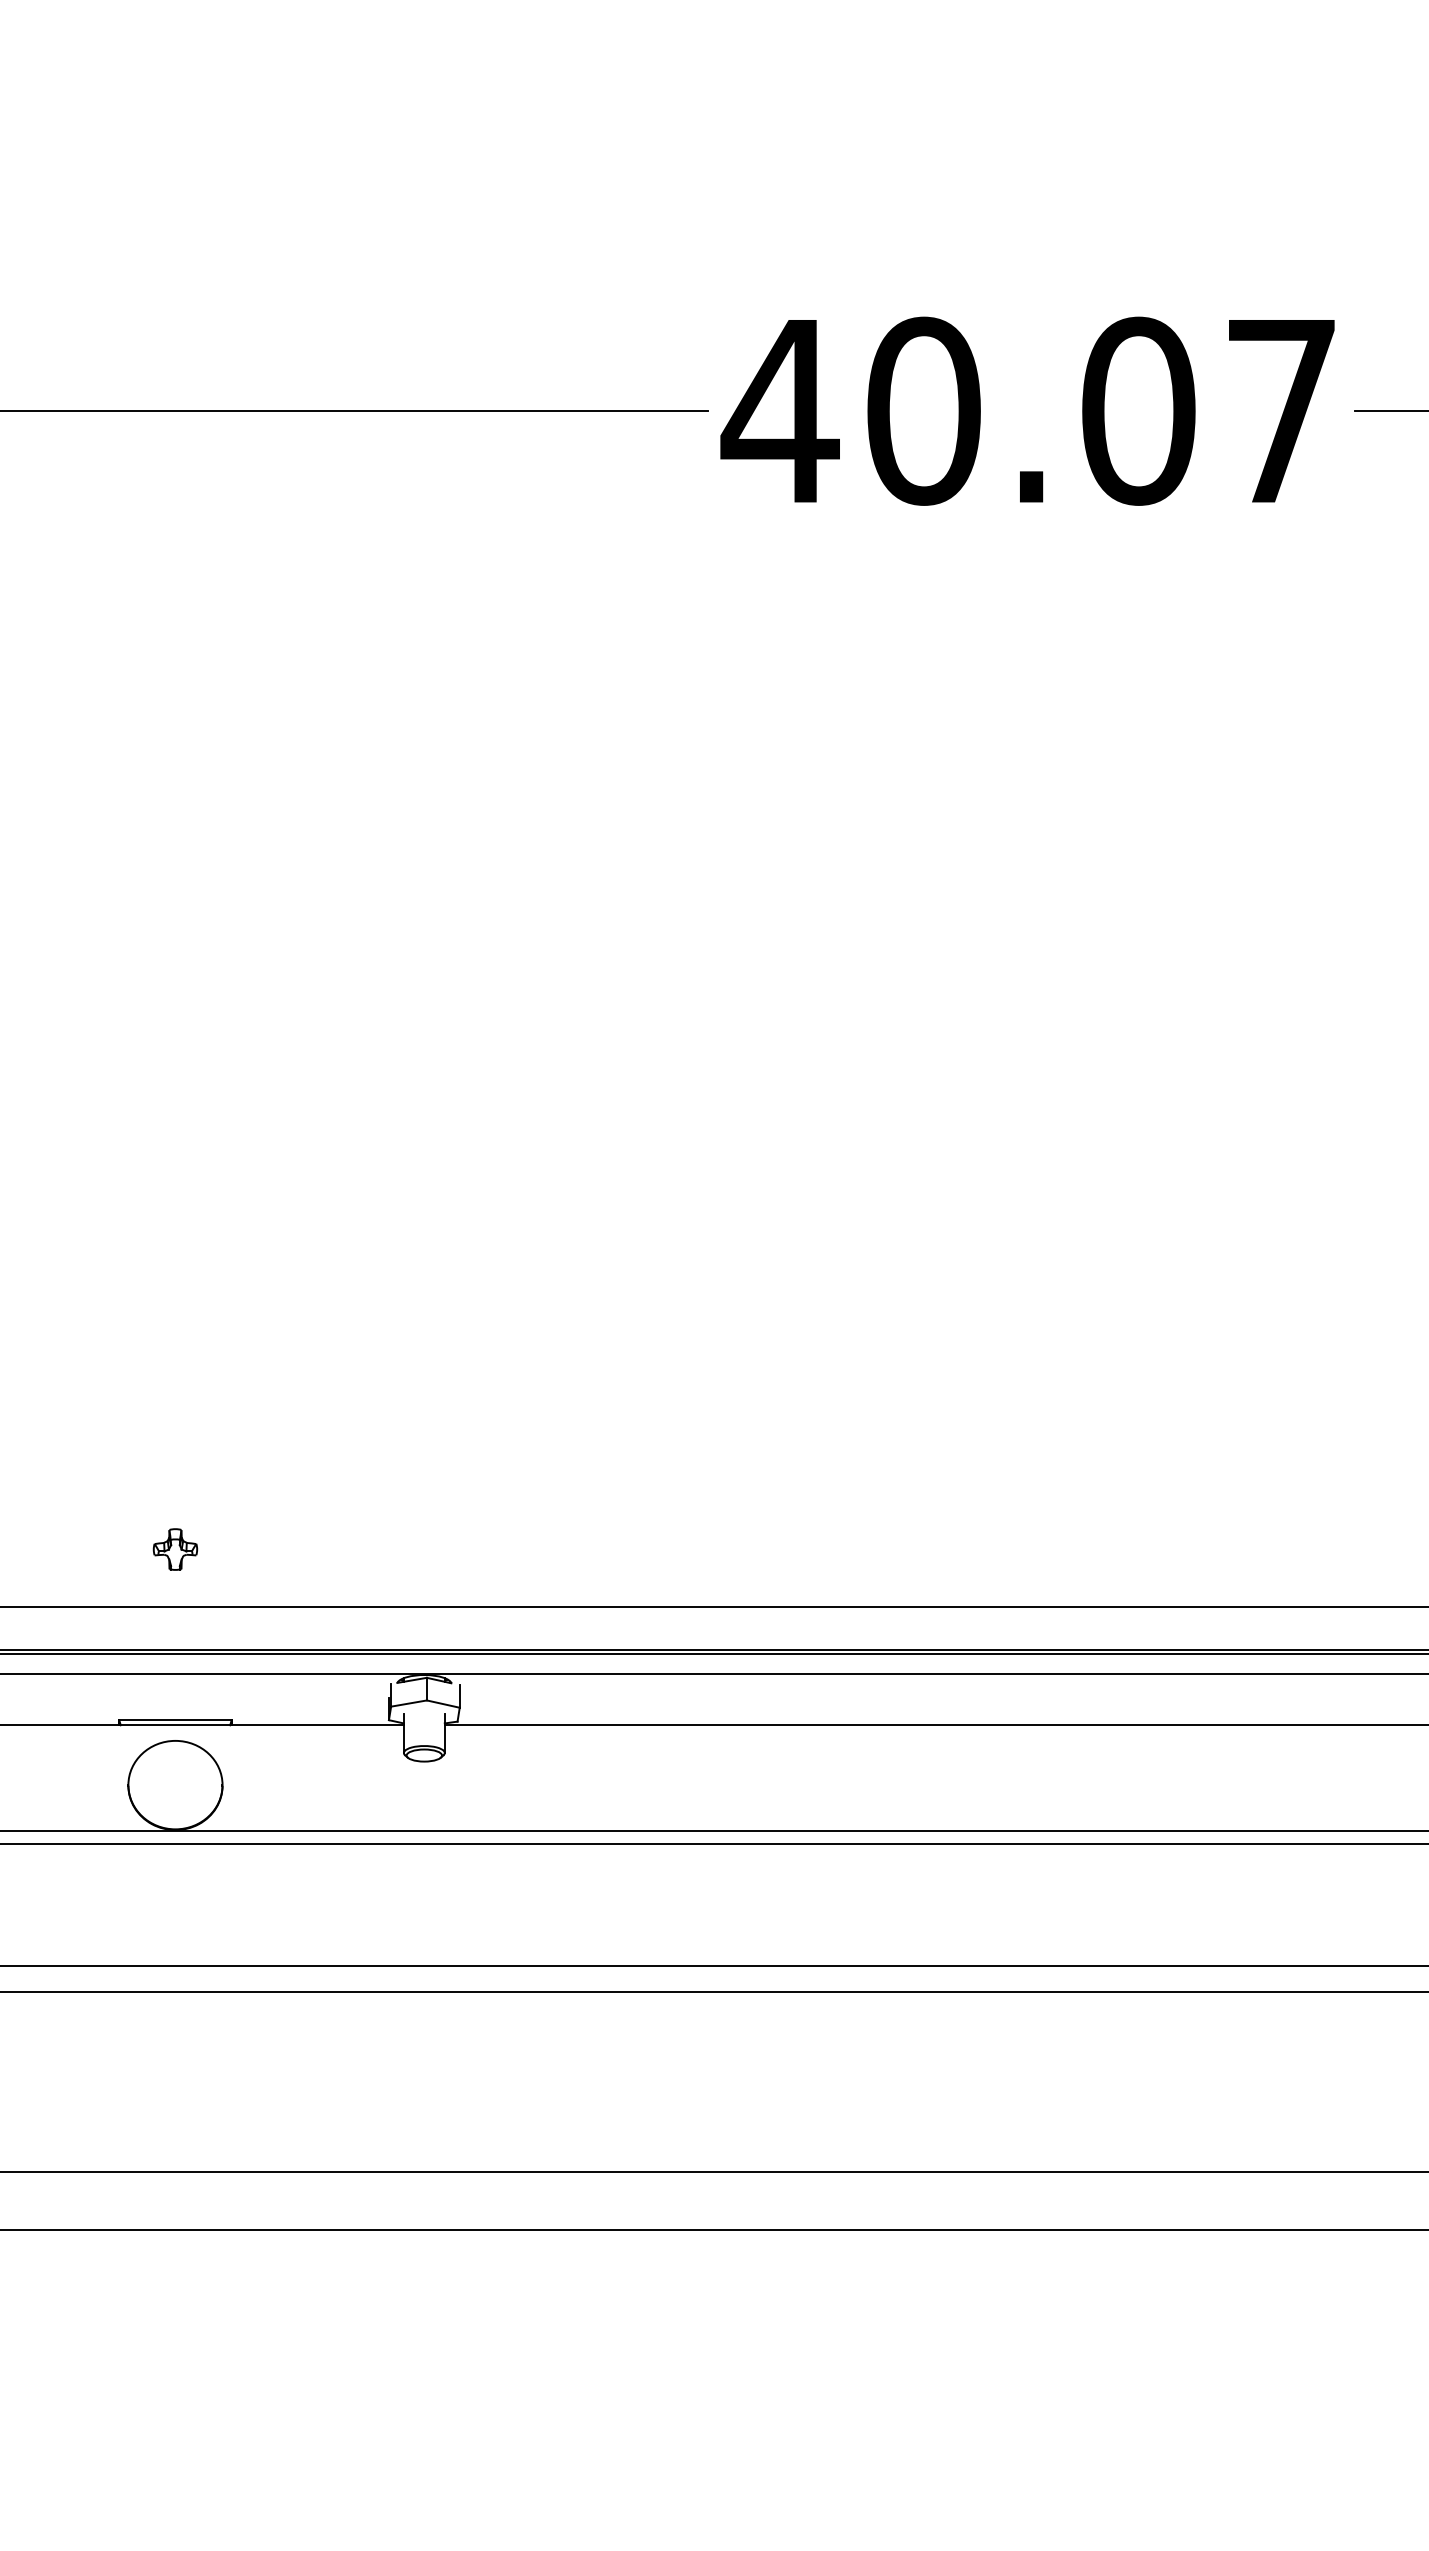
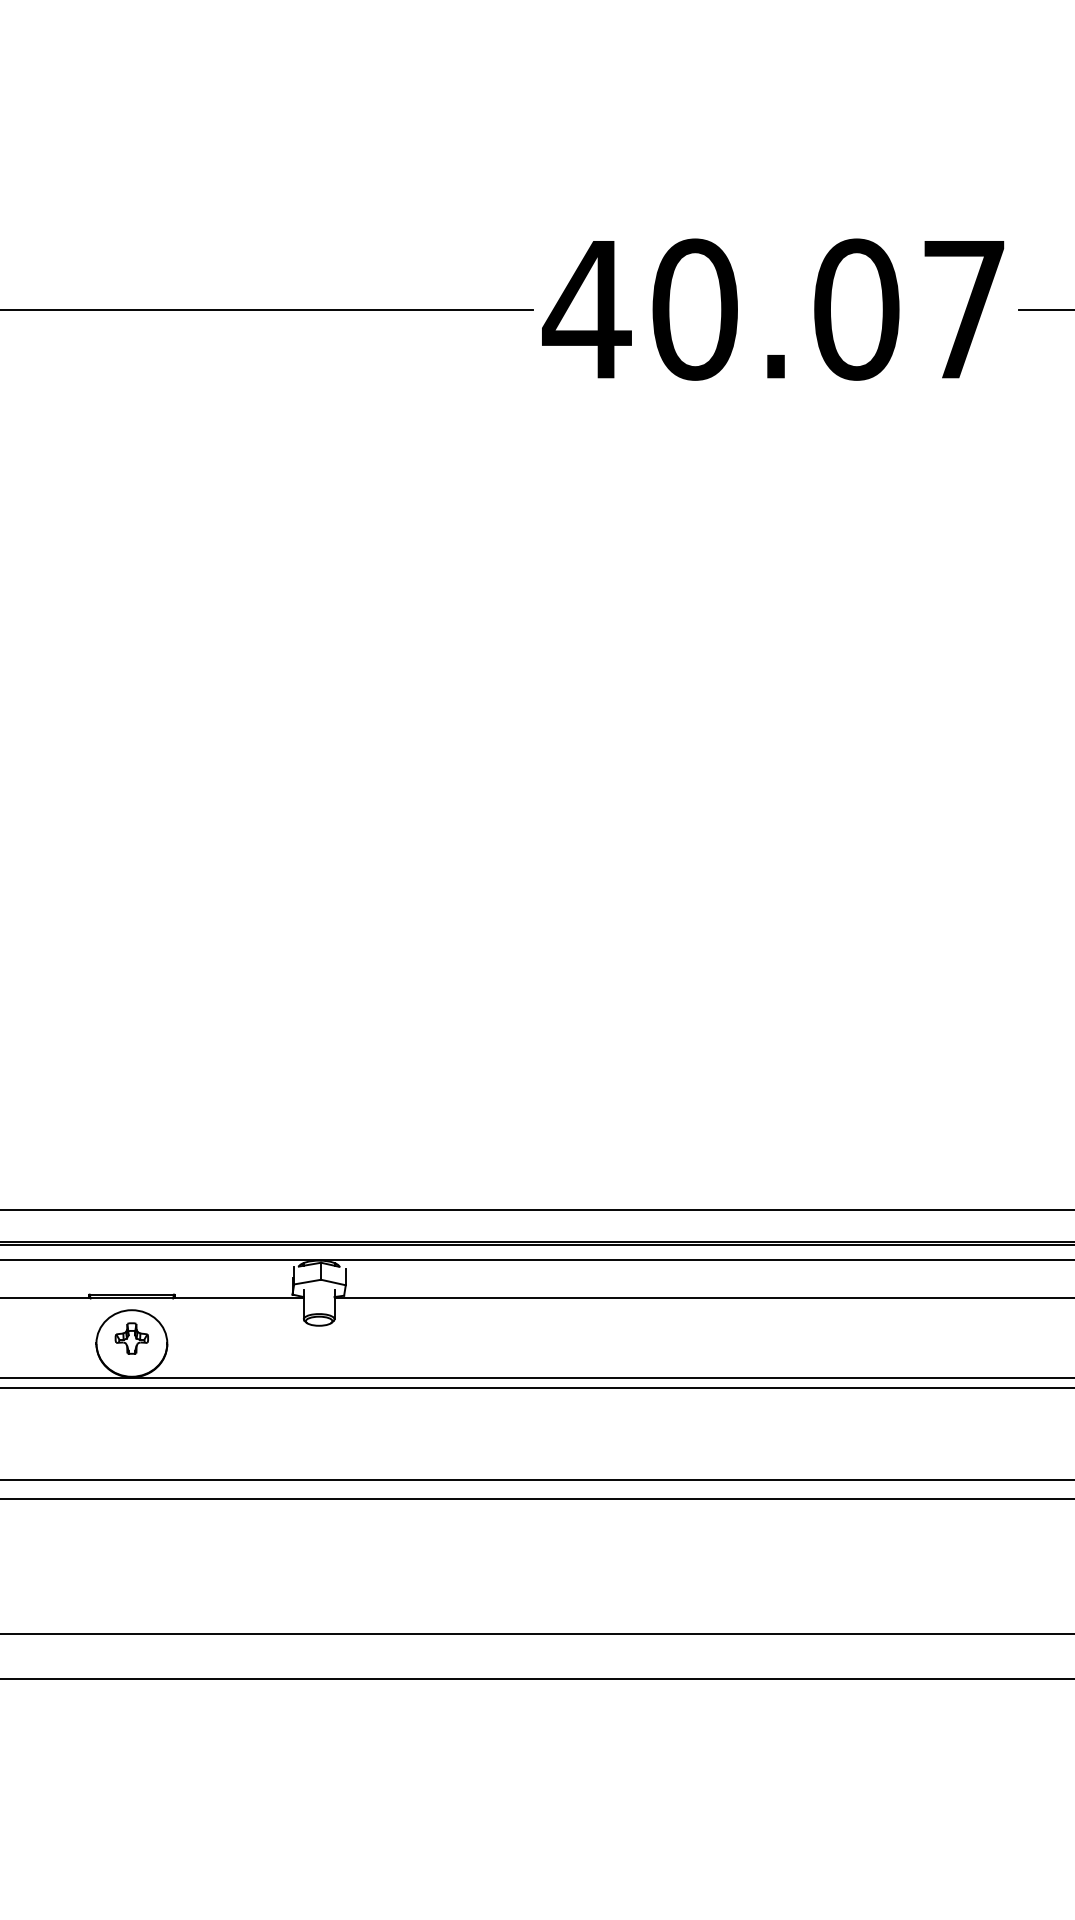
part: (175, 1549) -> (131, 1338), moved

